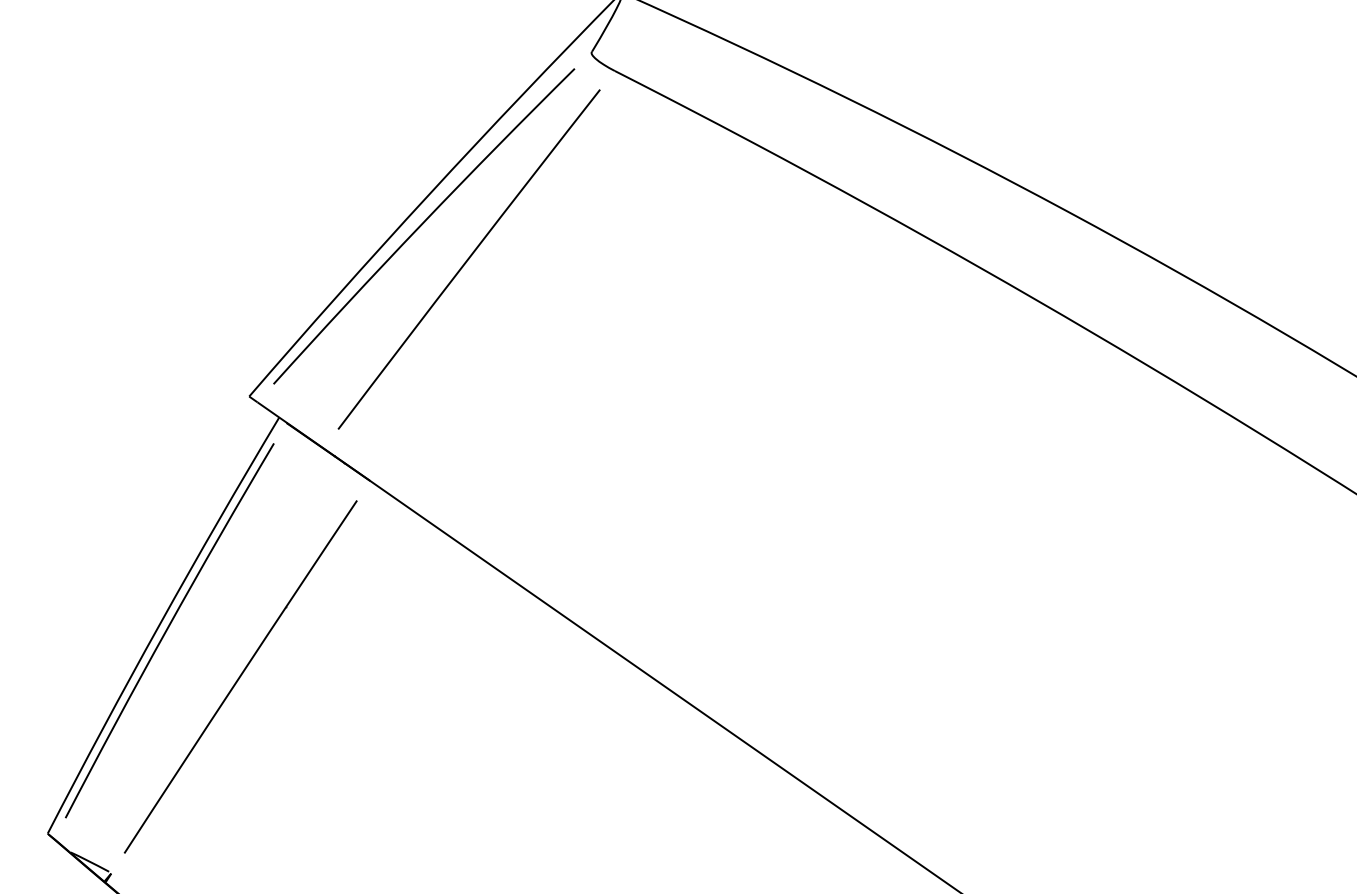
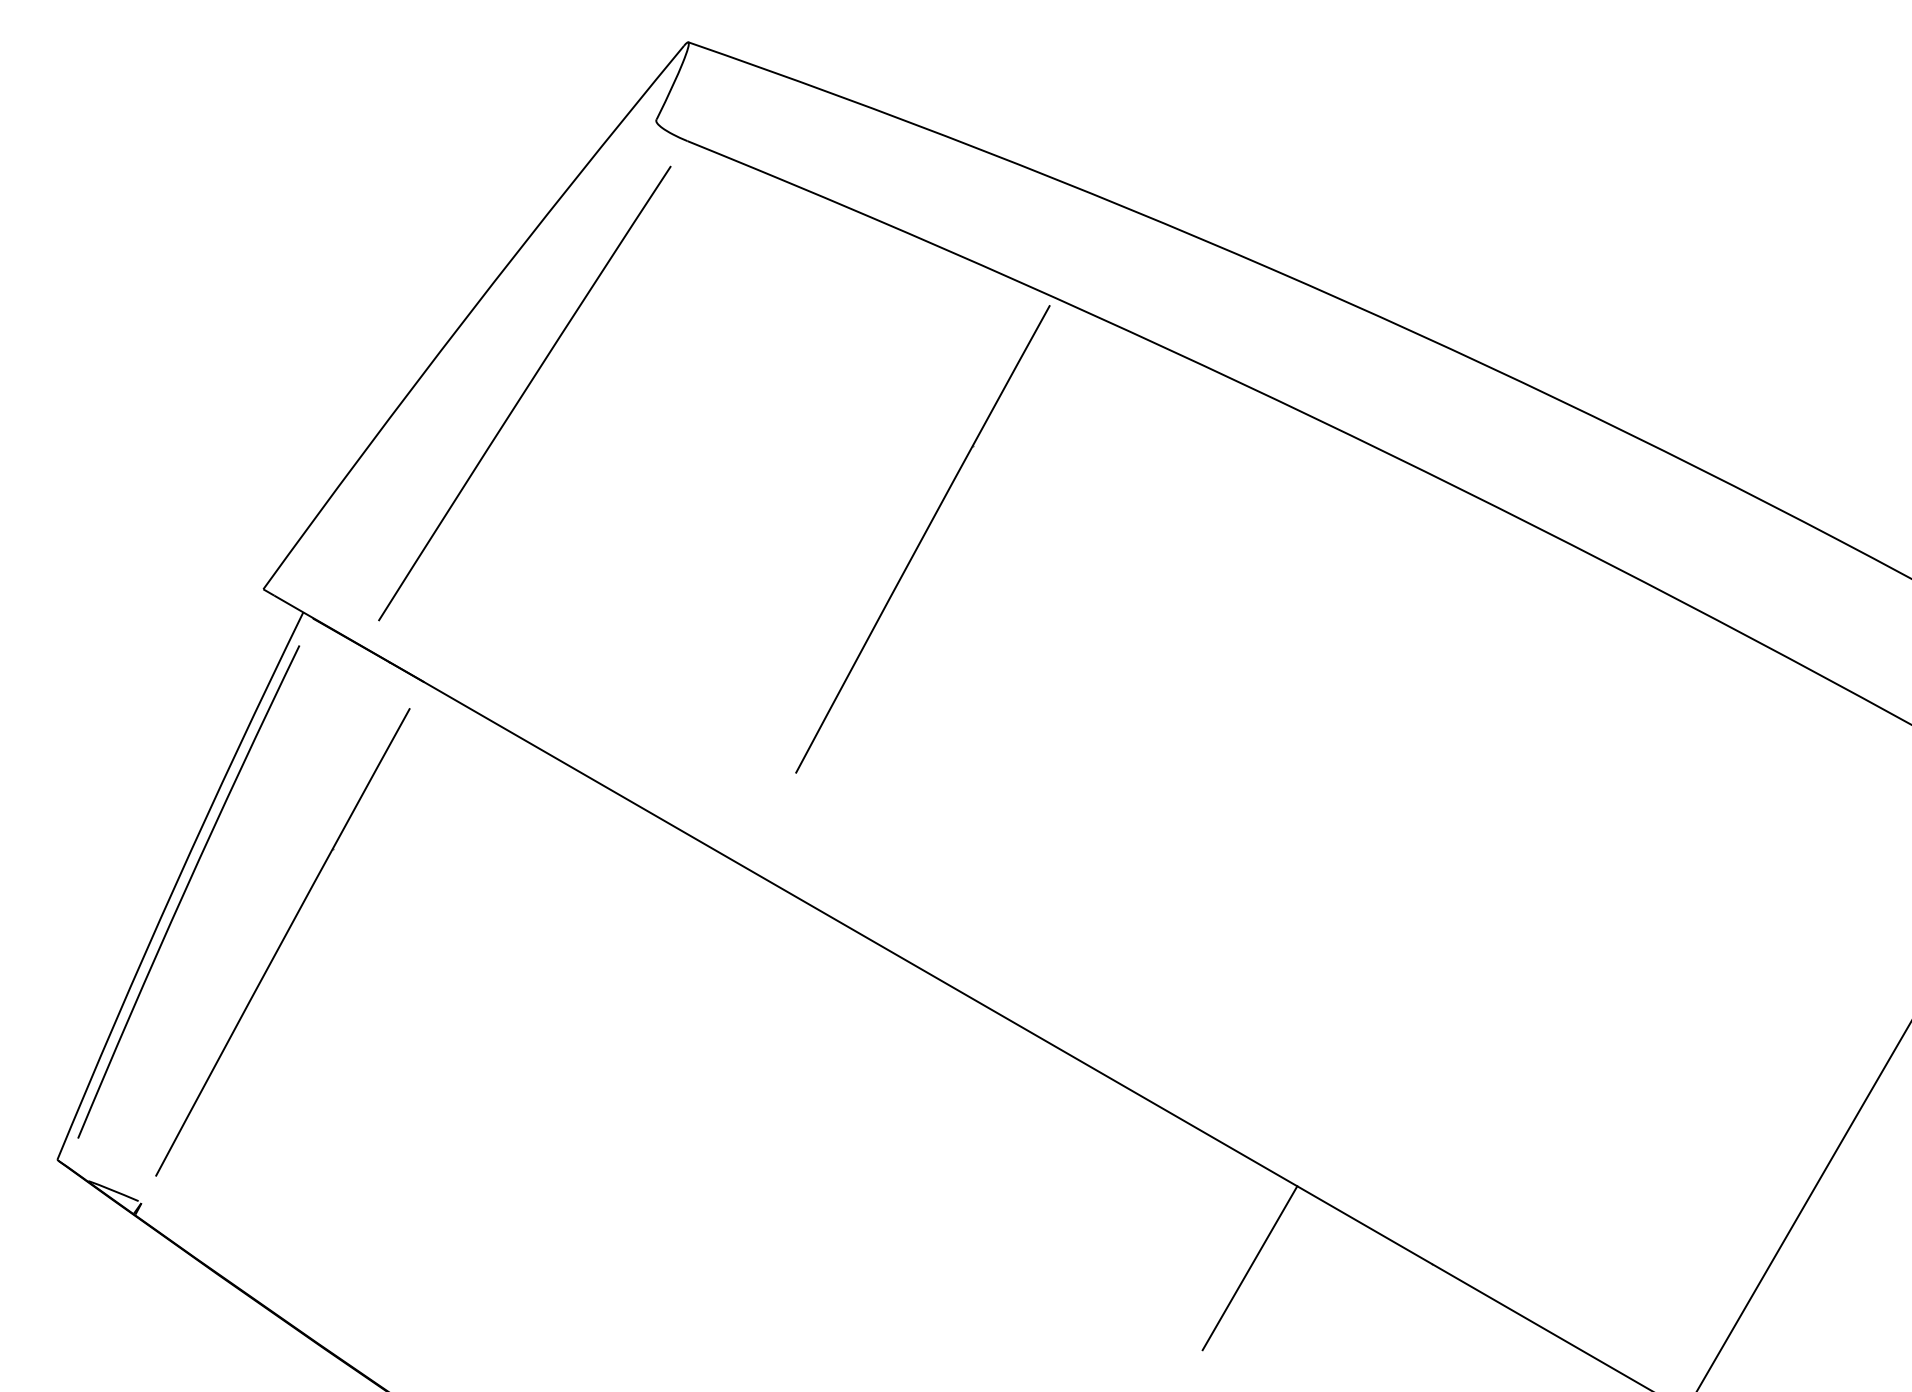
curve: (422, 225) -> (462, 355), removed
part: (773, 401) -> (922, 539), added

